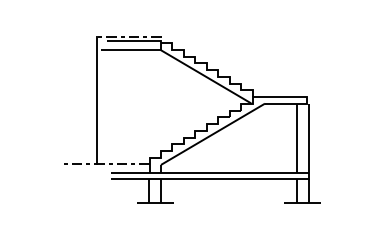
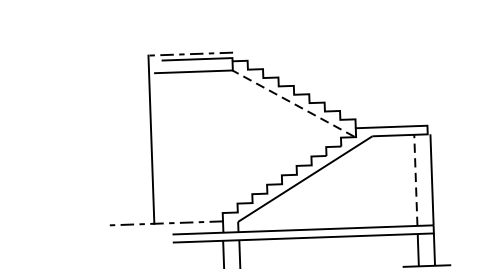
line: (206, 76) -> (294, 103), solid -> dashed
line: (296, 138) -> (415, 180), solid -> dashed

